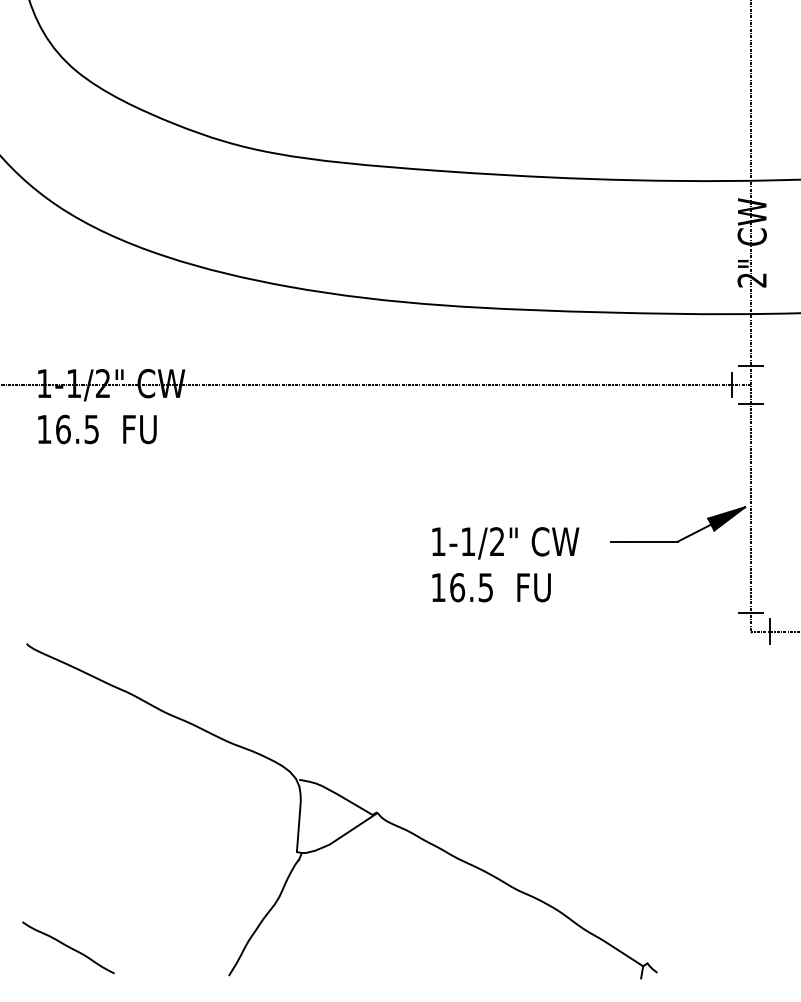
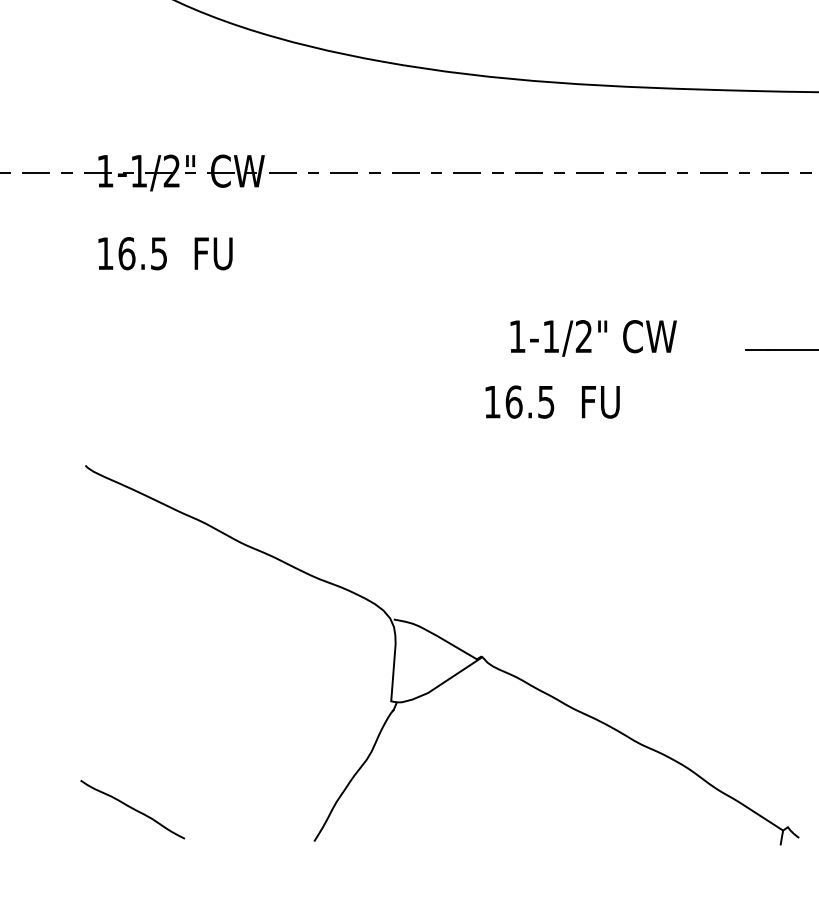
text: (97, 429) -> (165, 253), moved
text: (505, 543) -> (593, 338), moved
text: (491, 587) -> (552, 401), moved

